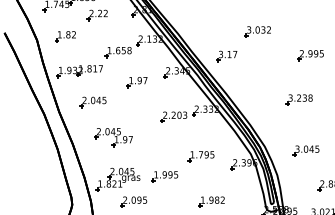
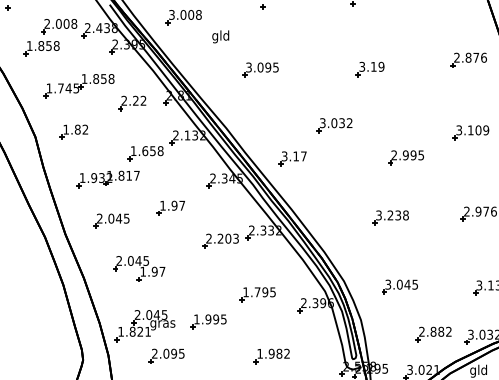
part: (97, 15) -> (132, 103), moved
part: (79, 71) -> (107, 179), moved
part: (136, 81) -> (170, 207), moved

